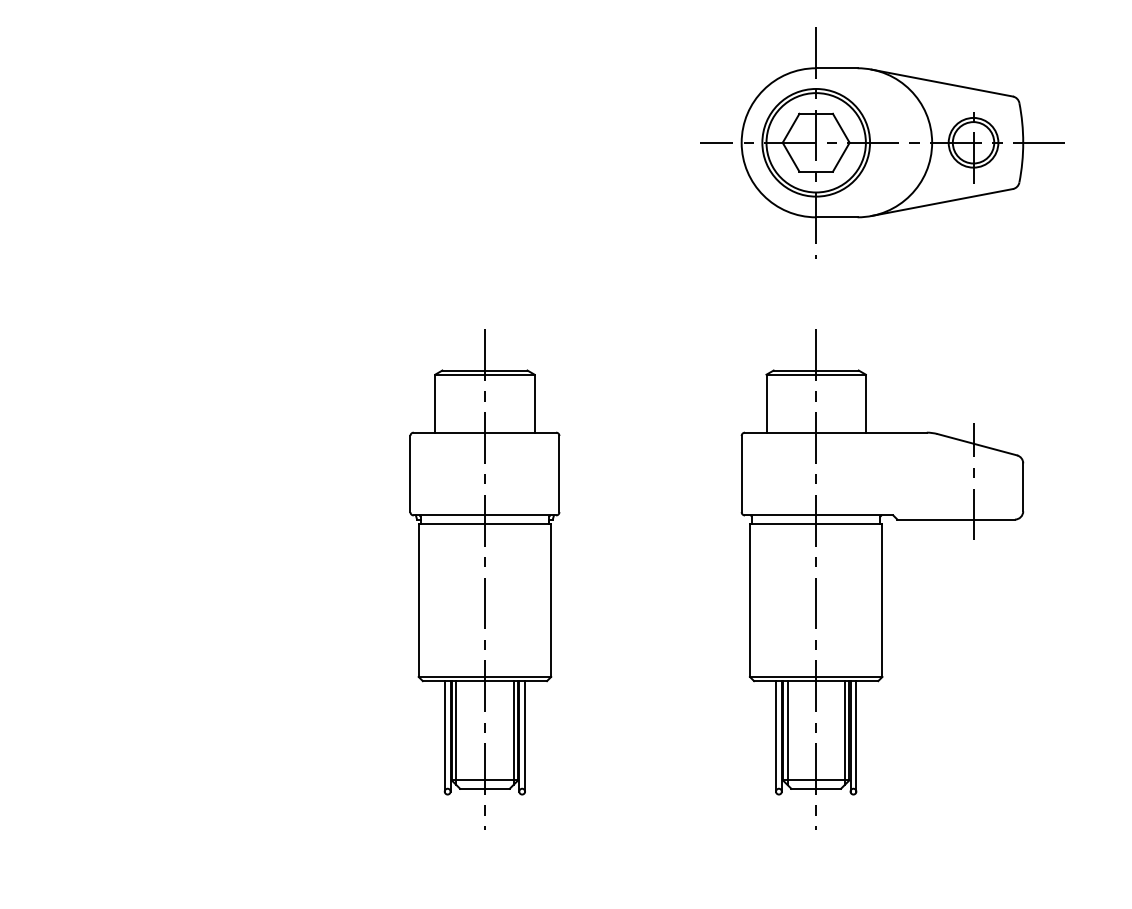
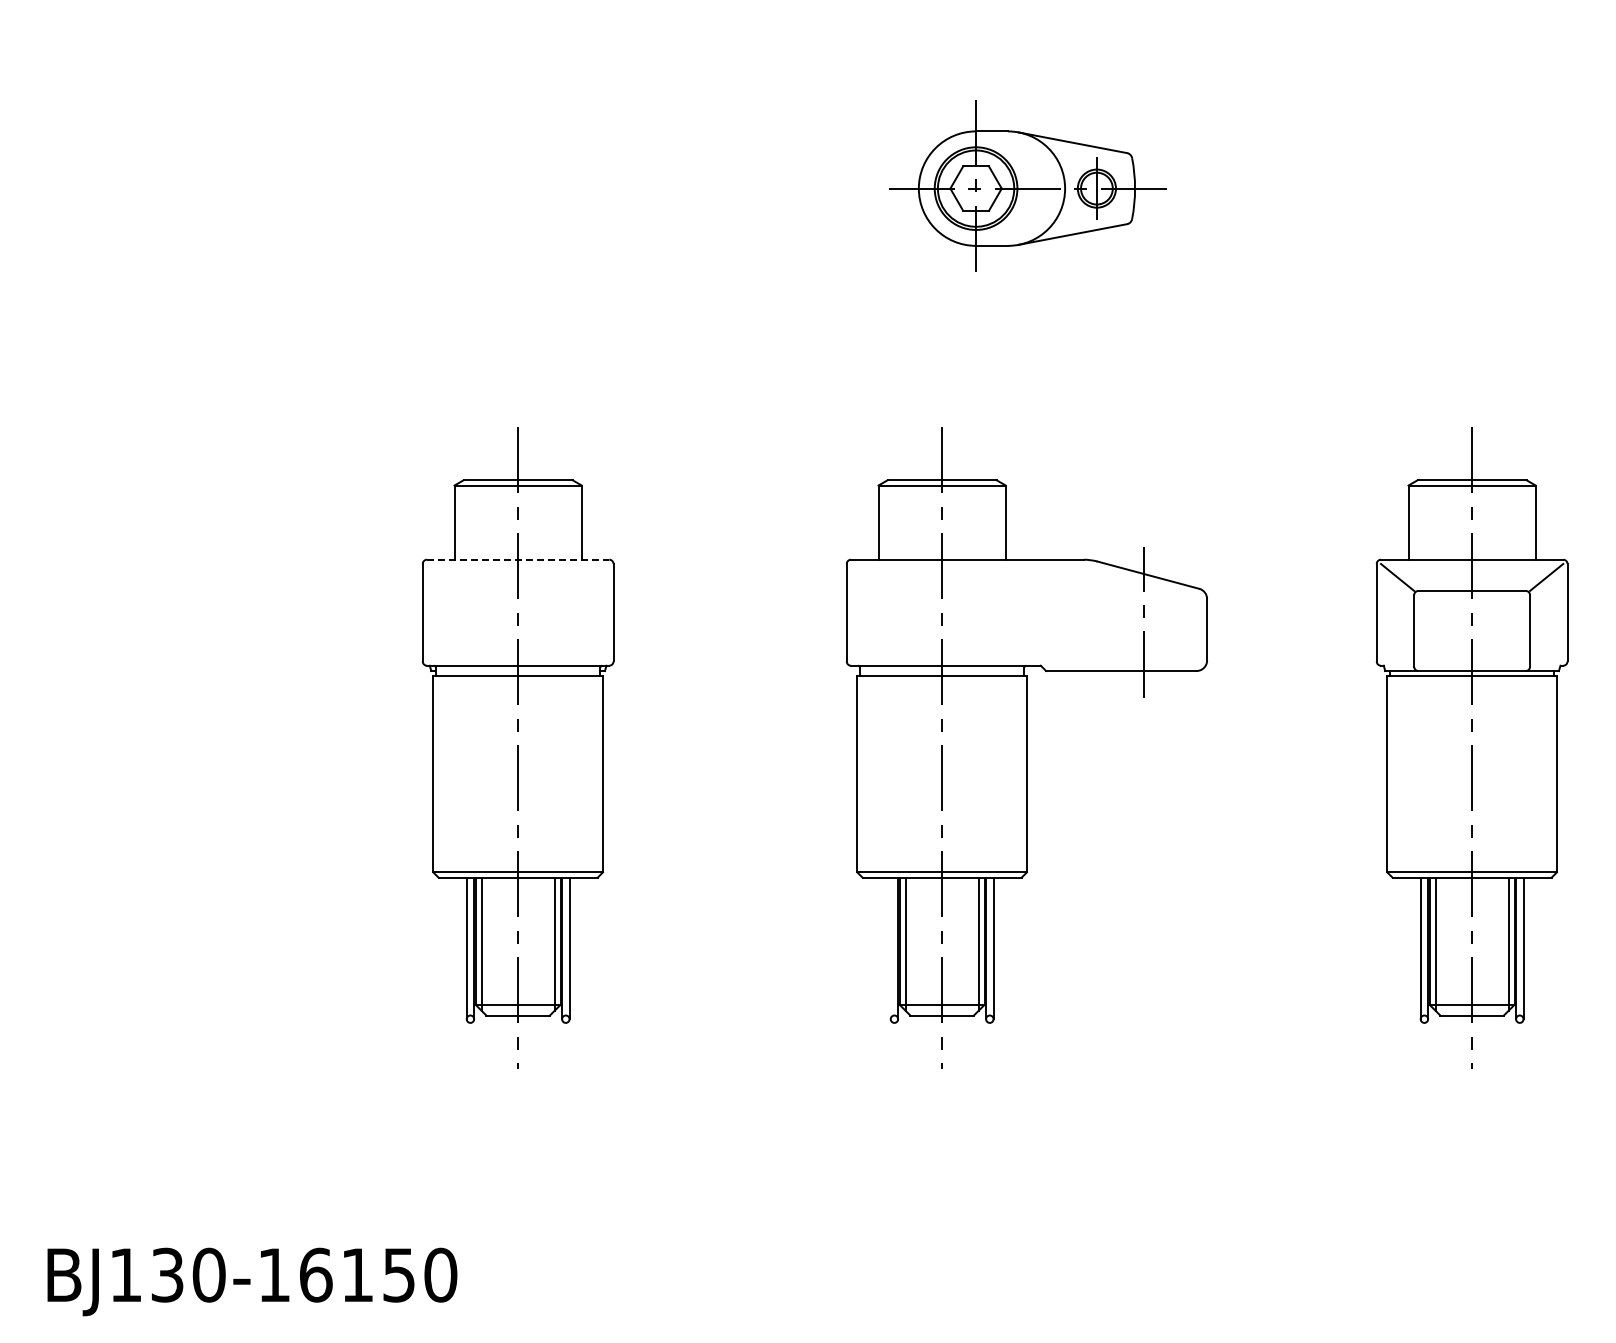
part: (882, 142) -> (1026, 188), size x0.6
line: (485, 432) -> (518, 559), solid -> dashed
line: (775, 736) -> (890, 948), removed

